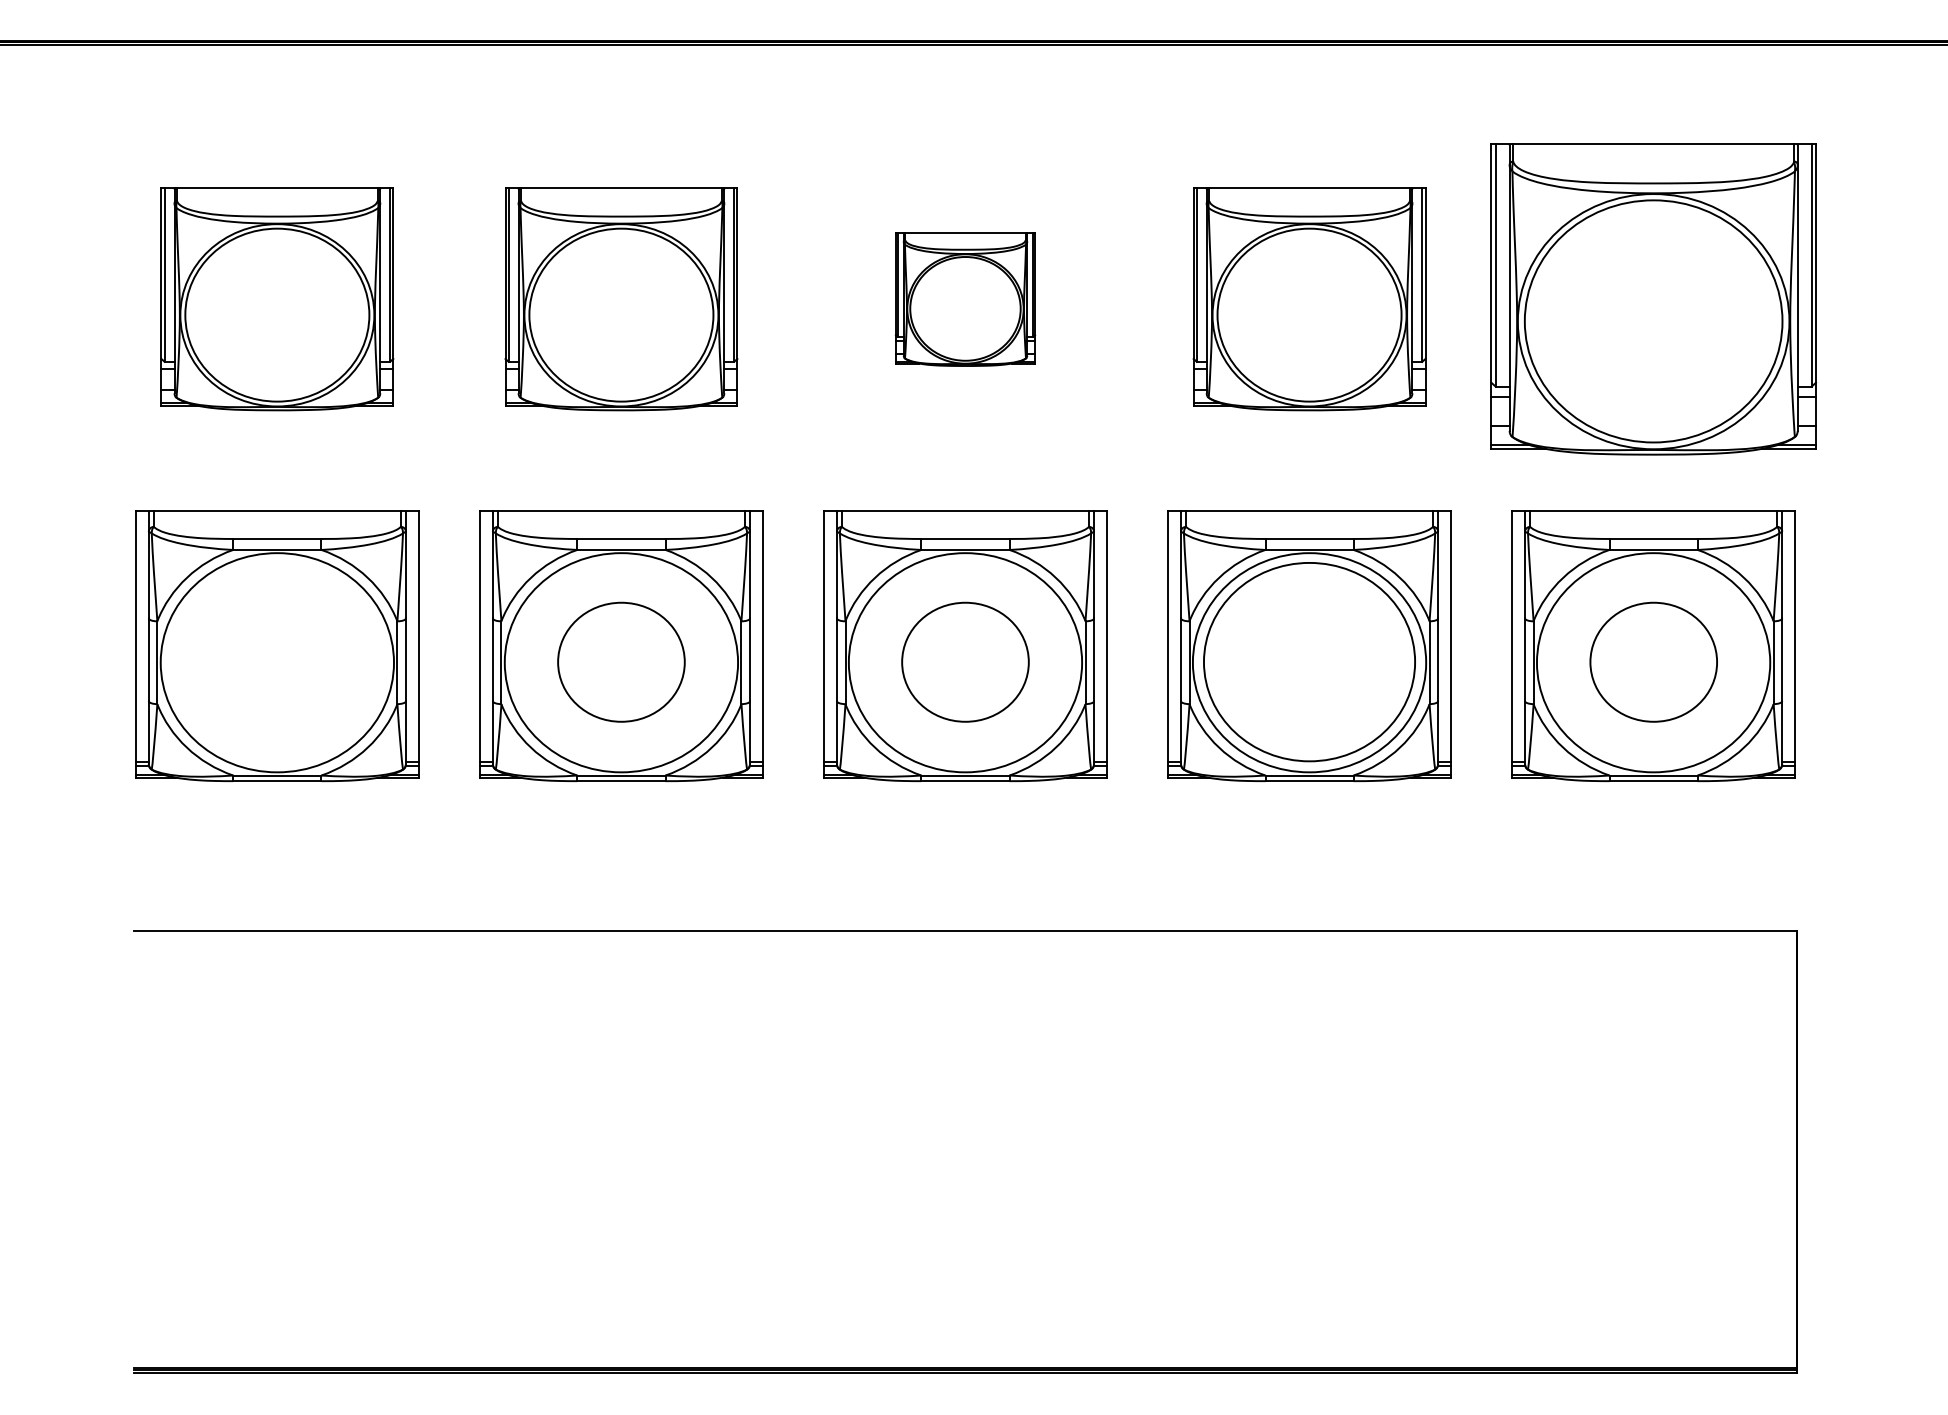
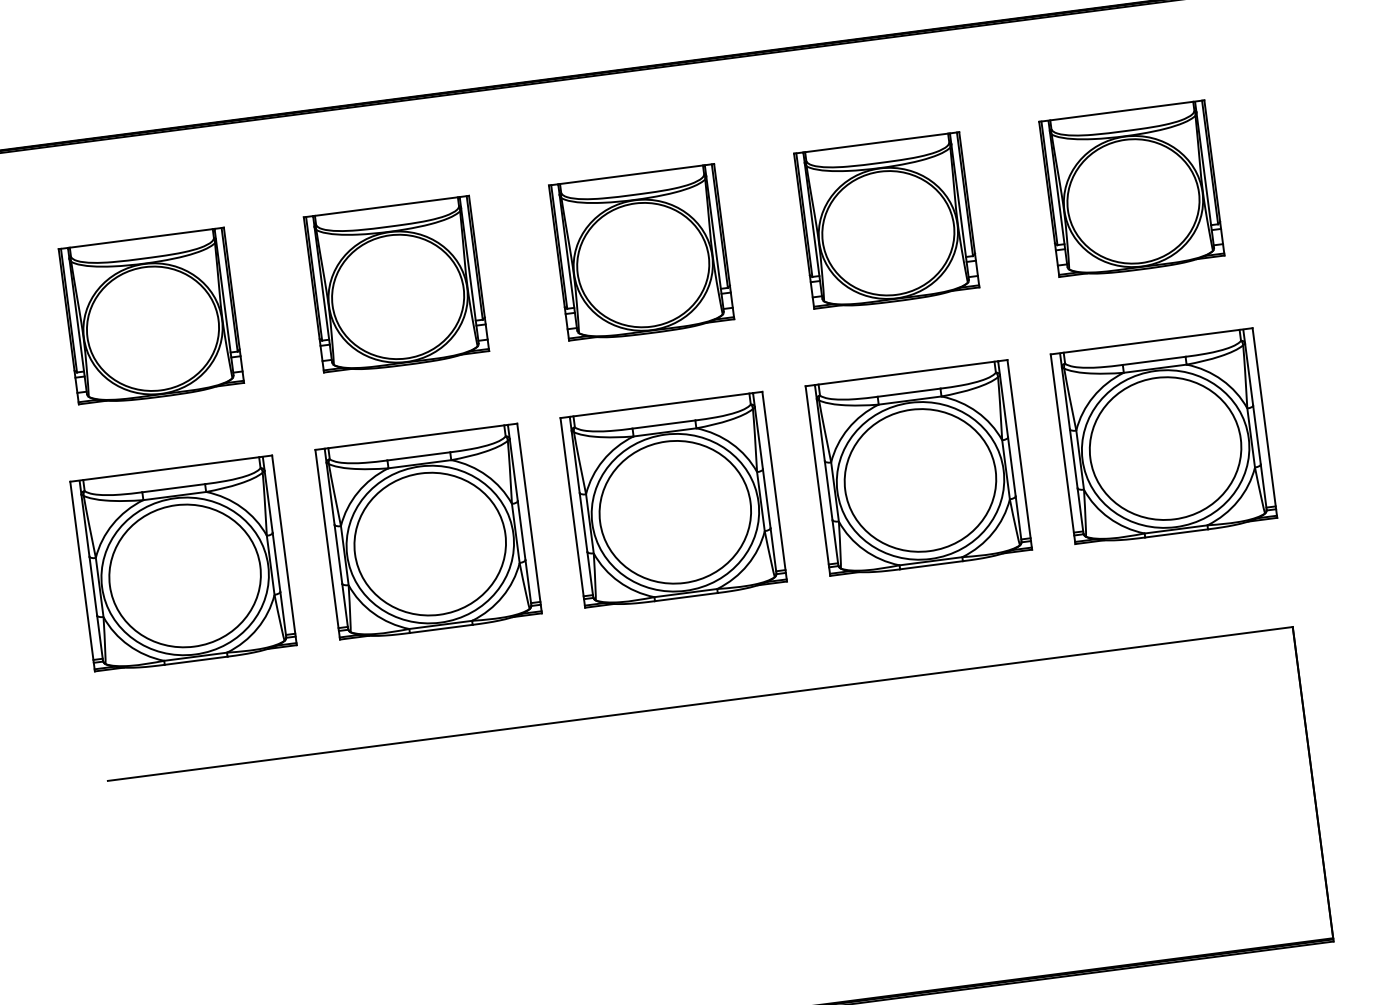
part: (965, 299) -> (641, 253), size x1.67
part: (1653, 299) -> (1131, 190), size x0.71
part: (276, 662) -> (184, 576), added
part: (621, 662) -> (430, 544), size x1.67
part: (965, 662) -> (675, 512), size x1.67
part: (1653, 662) -> (1165, 448), size x1.67

